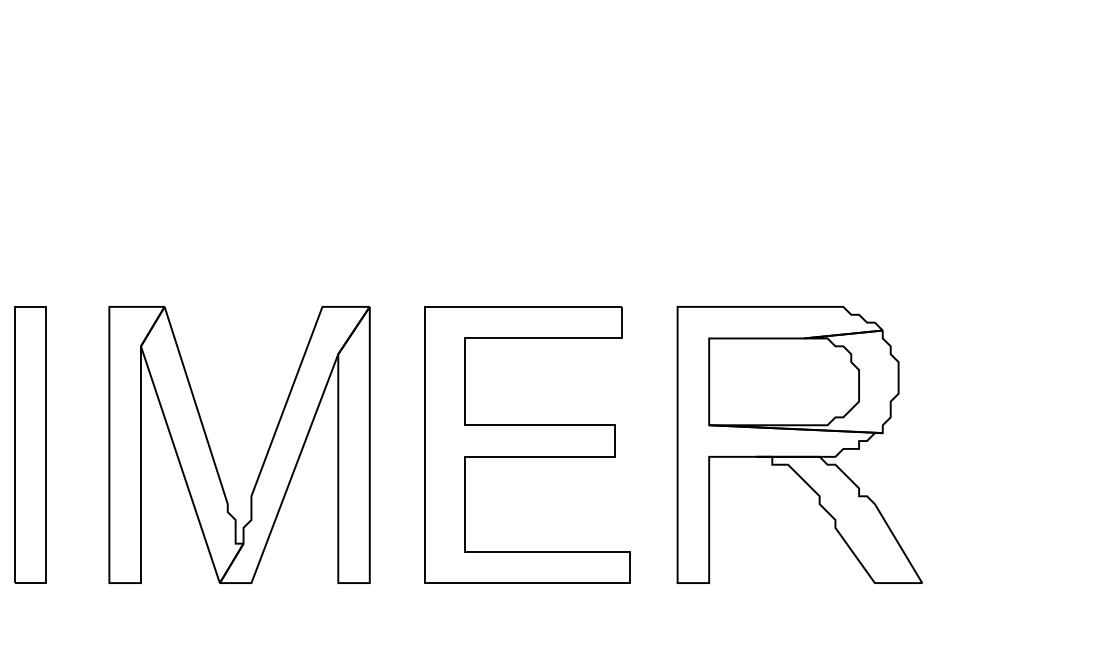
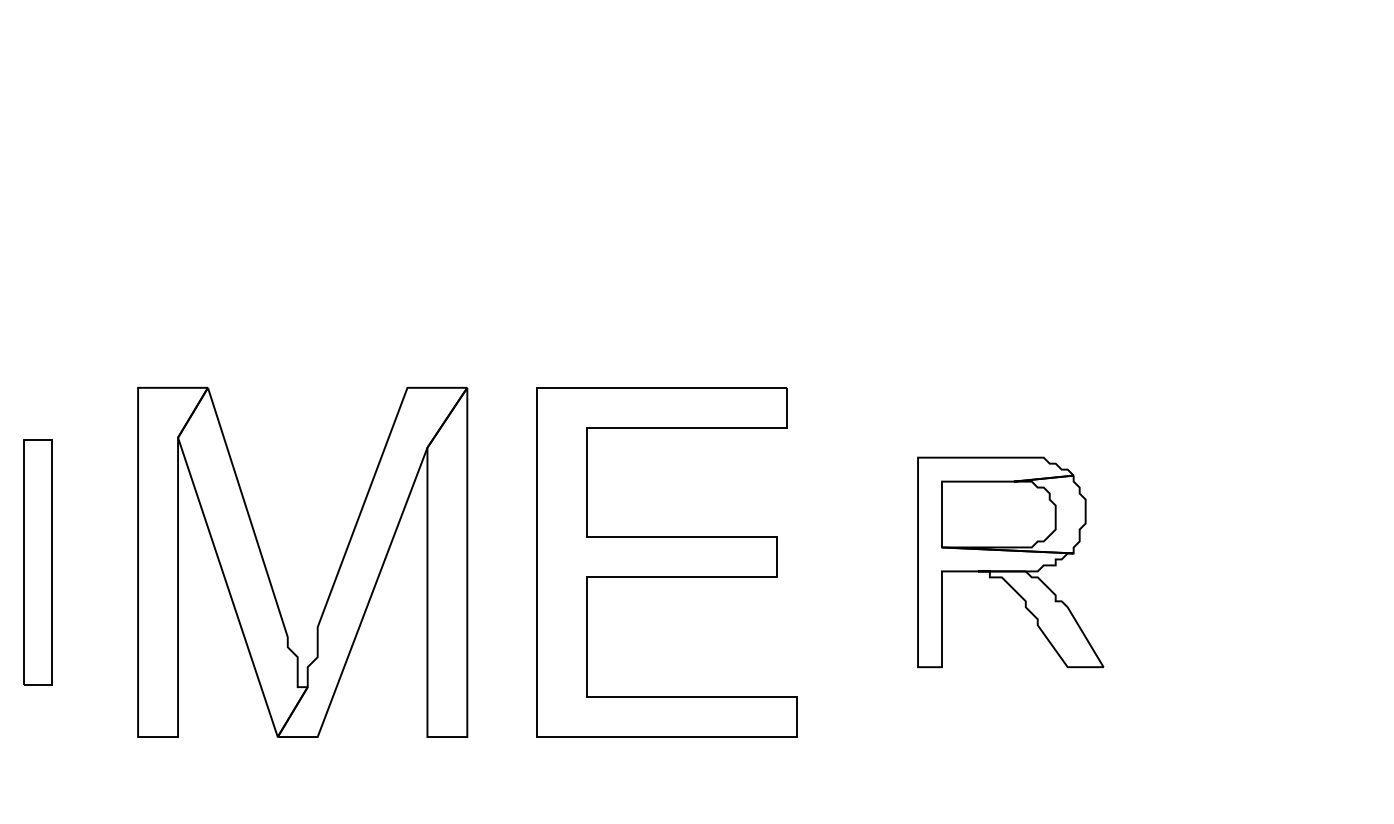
part: (30, 444) -> (38, 561), size x0.7
part: (799, 444) -> (1010, 561), size x0.6

